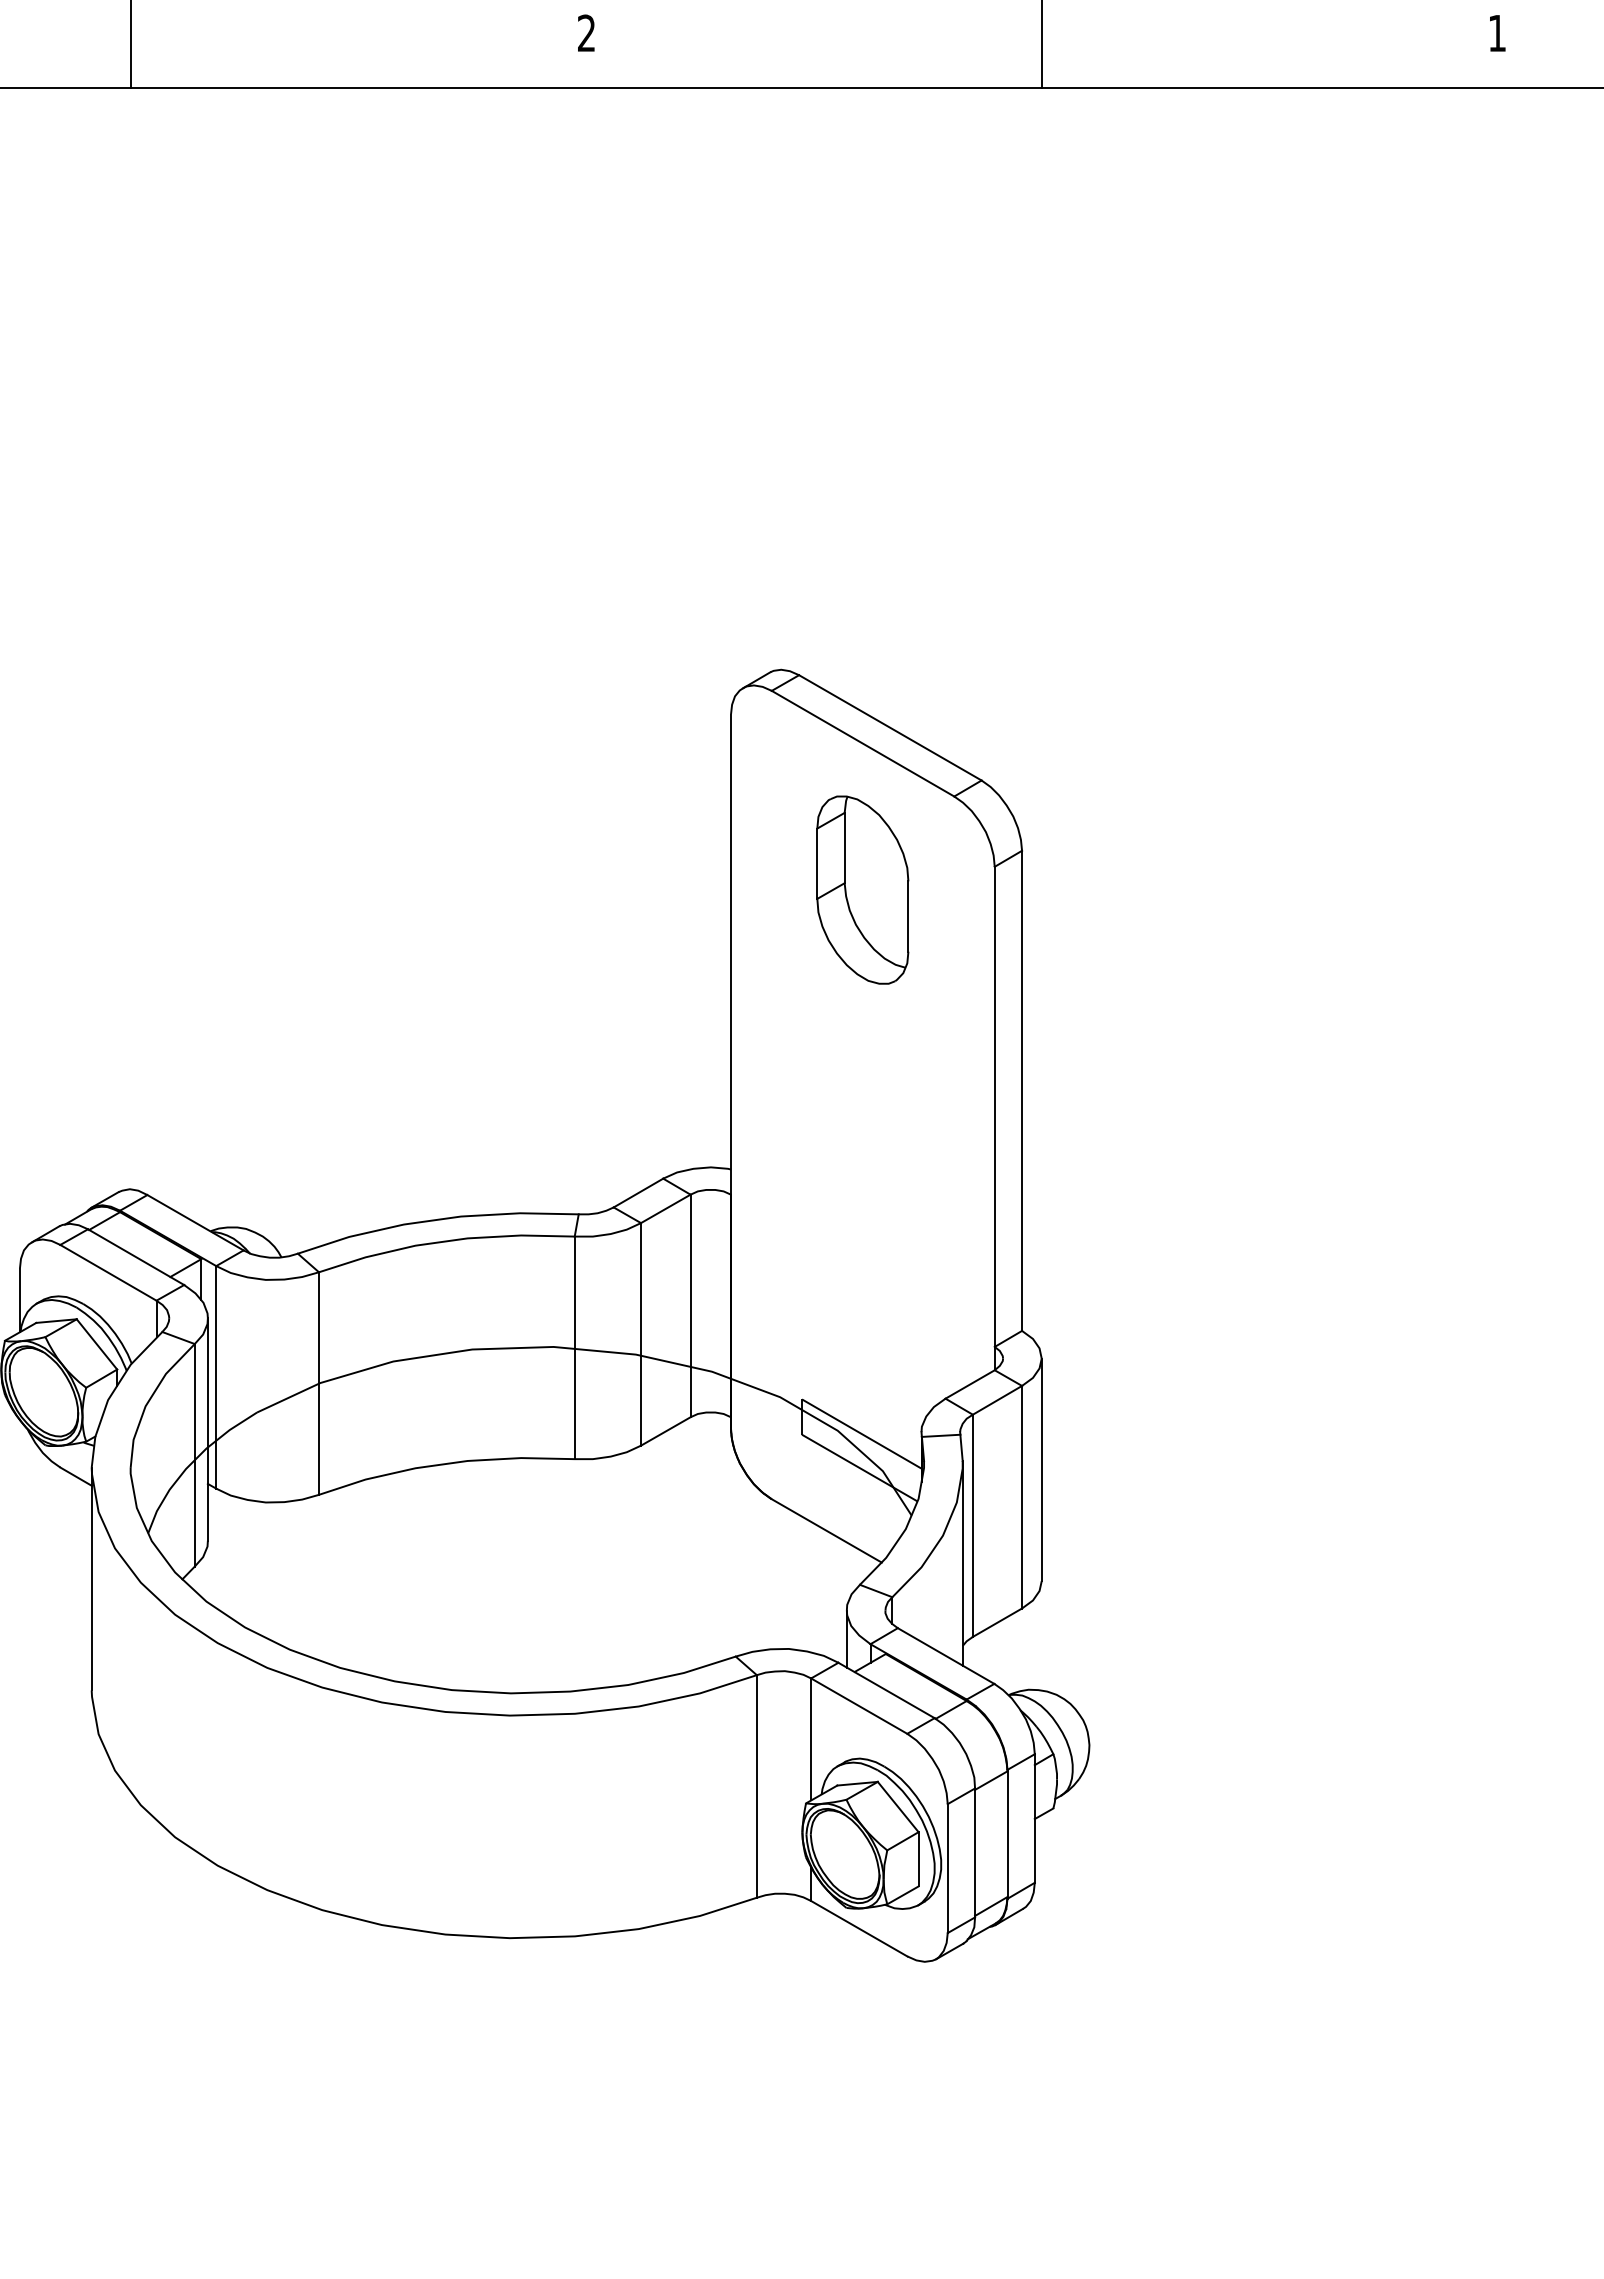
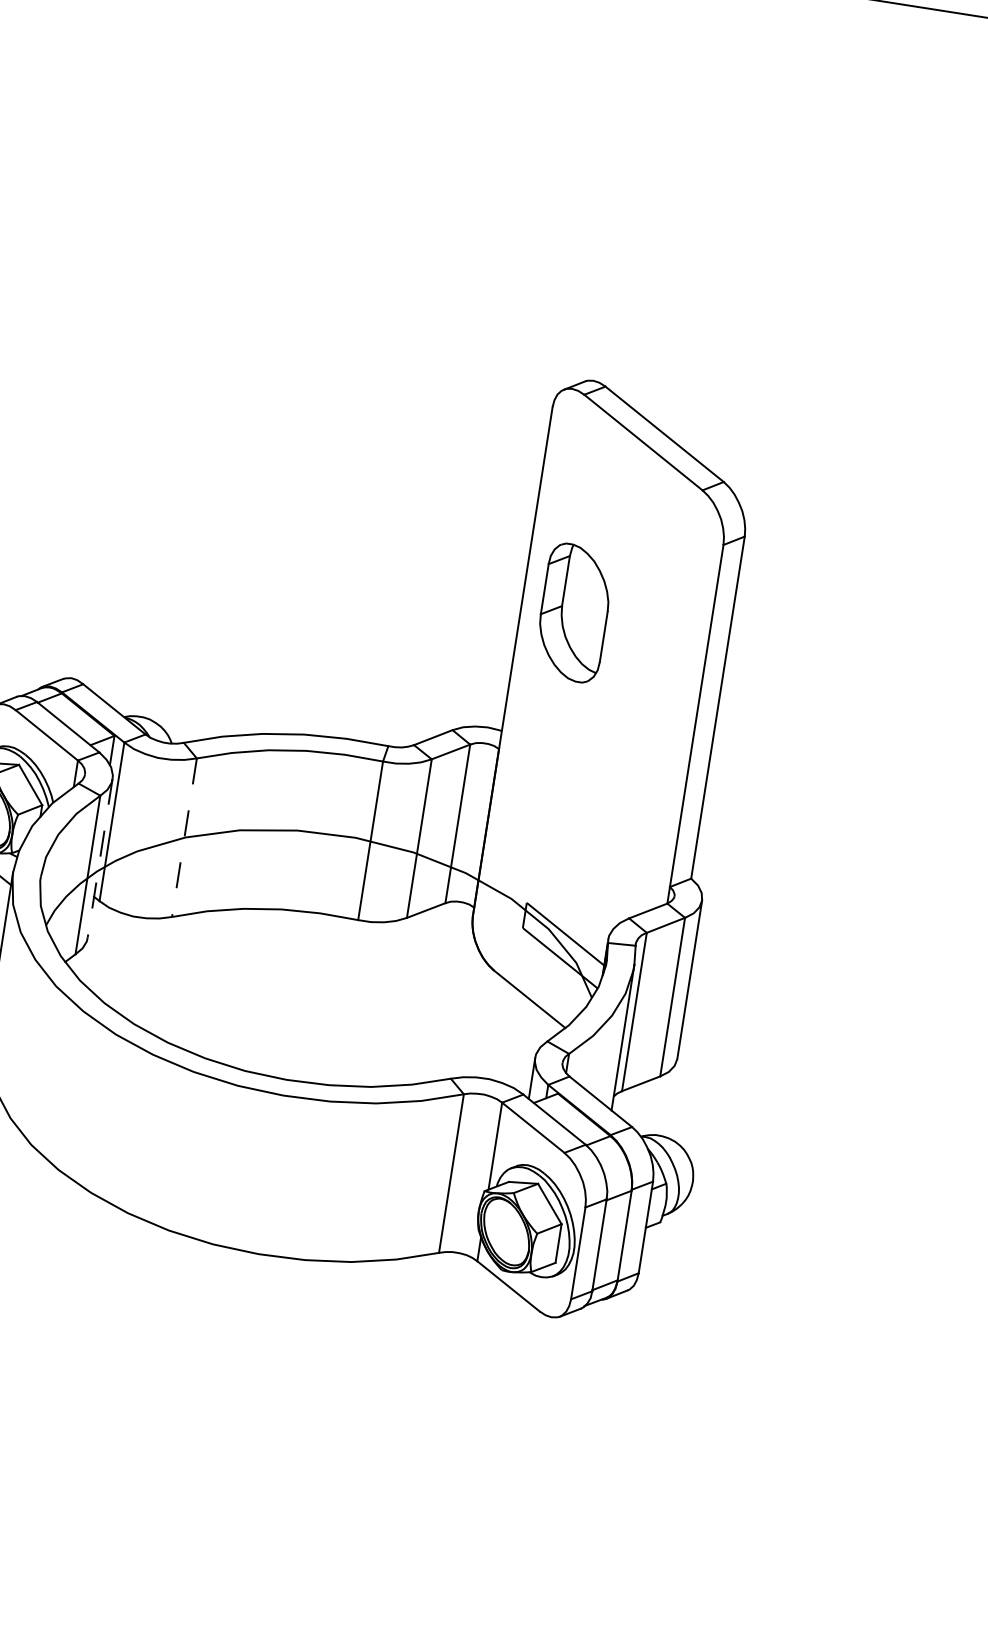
part: (862, 889) -> (574, 612), moved
line: (319, 1384) -> (184, 838), solid -> dashed
line: (207, 1429) -> (99, 858), solid -> dashed

